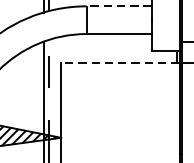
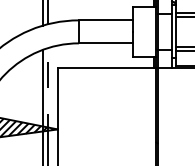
line: (118, 6) -> (105, 20), dashed -> solid
line: (119, 63) -> (106, 67), dashed -> solid

